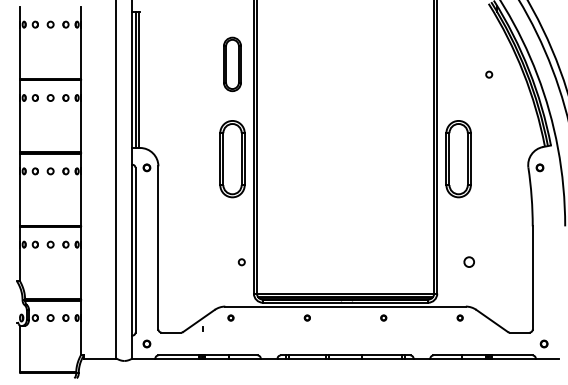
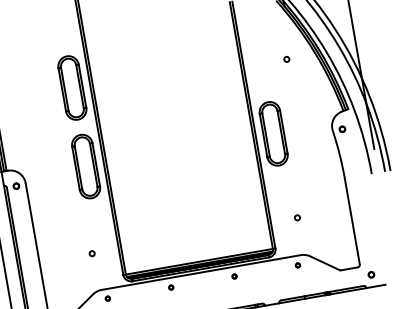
part: (232, 64) -> (72, 88), size x1.43
circle: (241, 262) -> (91, 253), moved
circle: (469, 262) -> (297, 218), size x0.62

